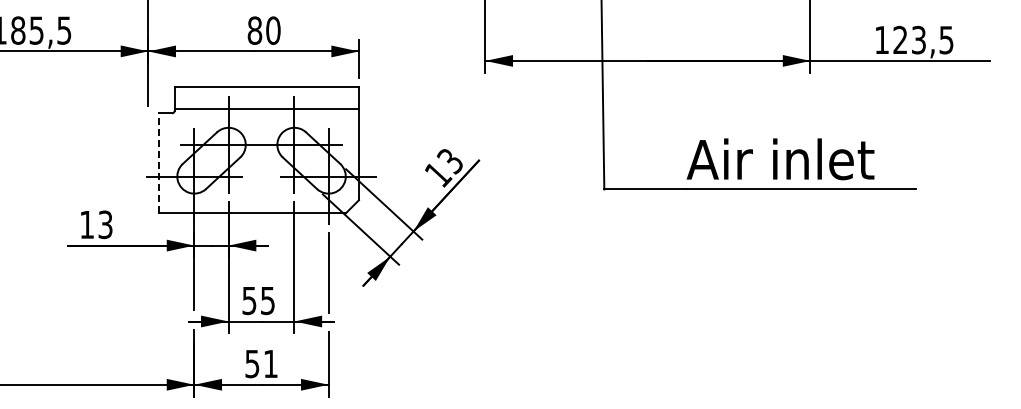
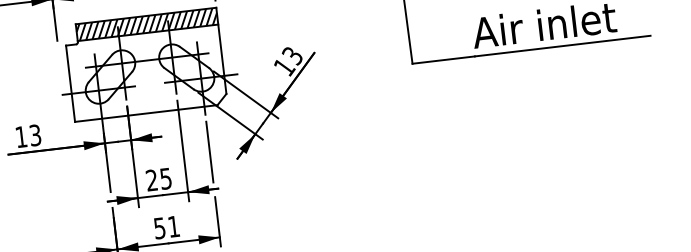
hatch: (266, 98) -> (146, 24), added
line: (158, 162) -> (70, 83), dashed -> solid
text: (249, 300) -> (151, 180), 55 -> 25

